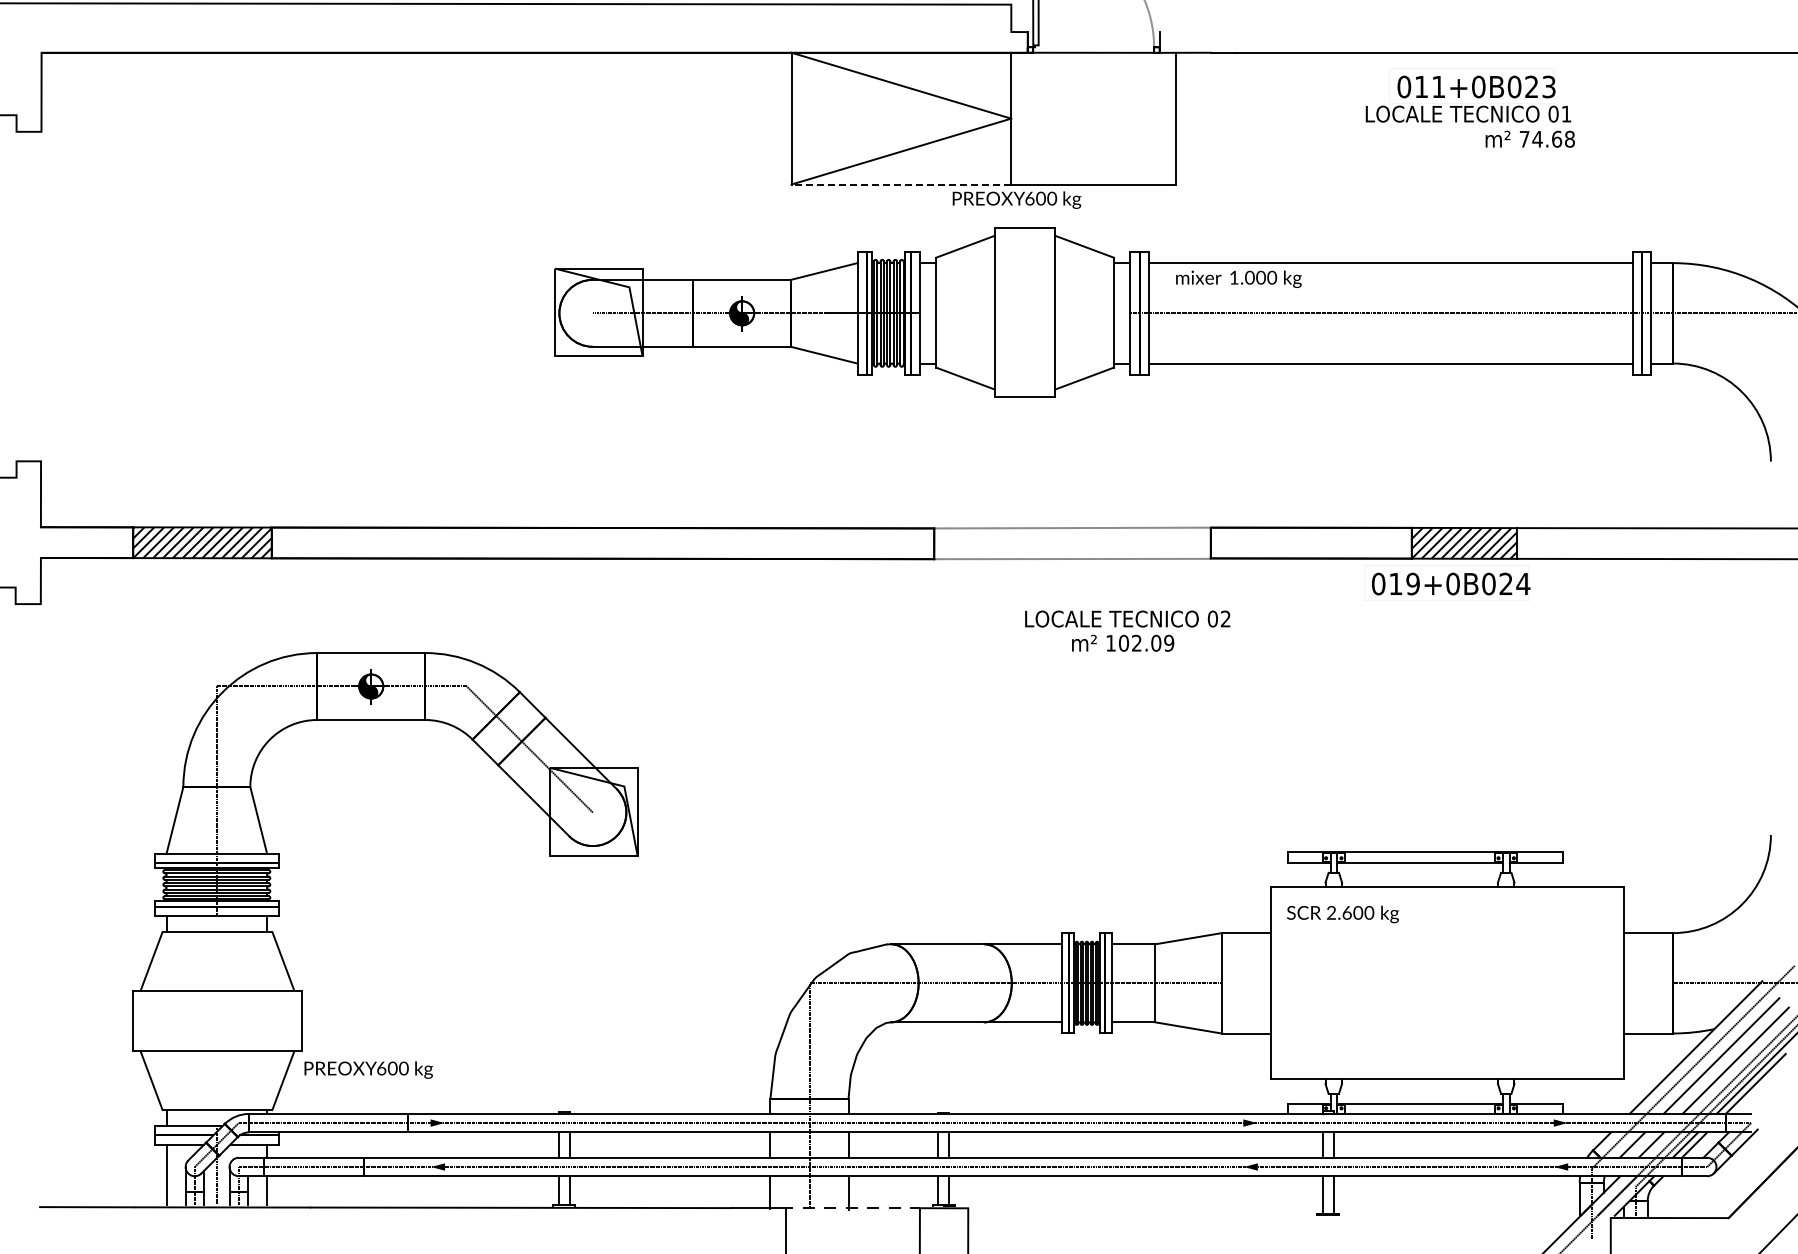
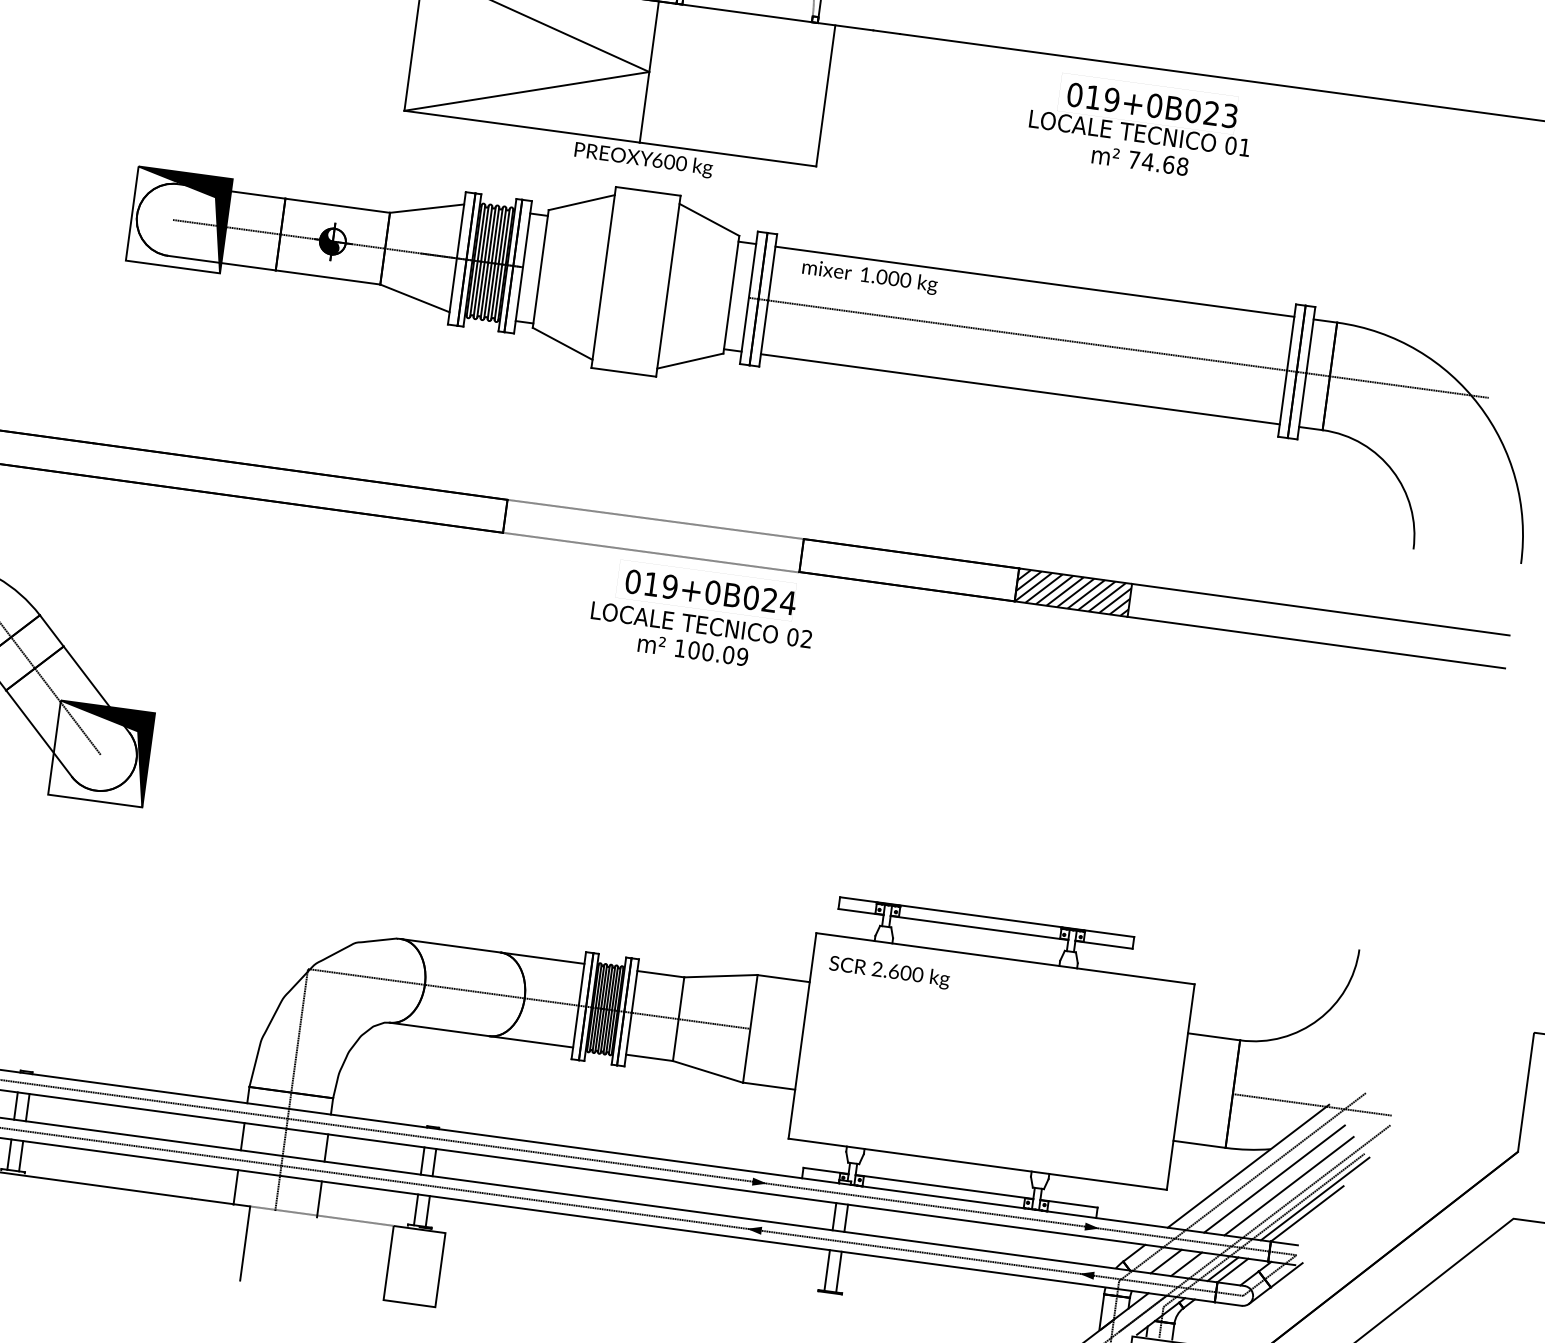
text: (1438, 86) -> (1111, 99), 011+0B023 -> 019+0B023
text: (1529, 138) -> (1139, 159), moved
line: (901, 184) -> (522, 126), dashed -> solid
fill: (598, 312) -> (179, 219), added
text: (1451, 583) -> (711, 591), moved
text: (1136, 642) -> (707, 651), 102.09 -> 100.09
fill: (593, 811) -> (101, 753), added

